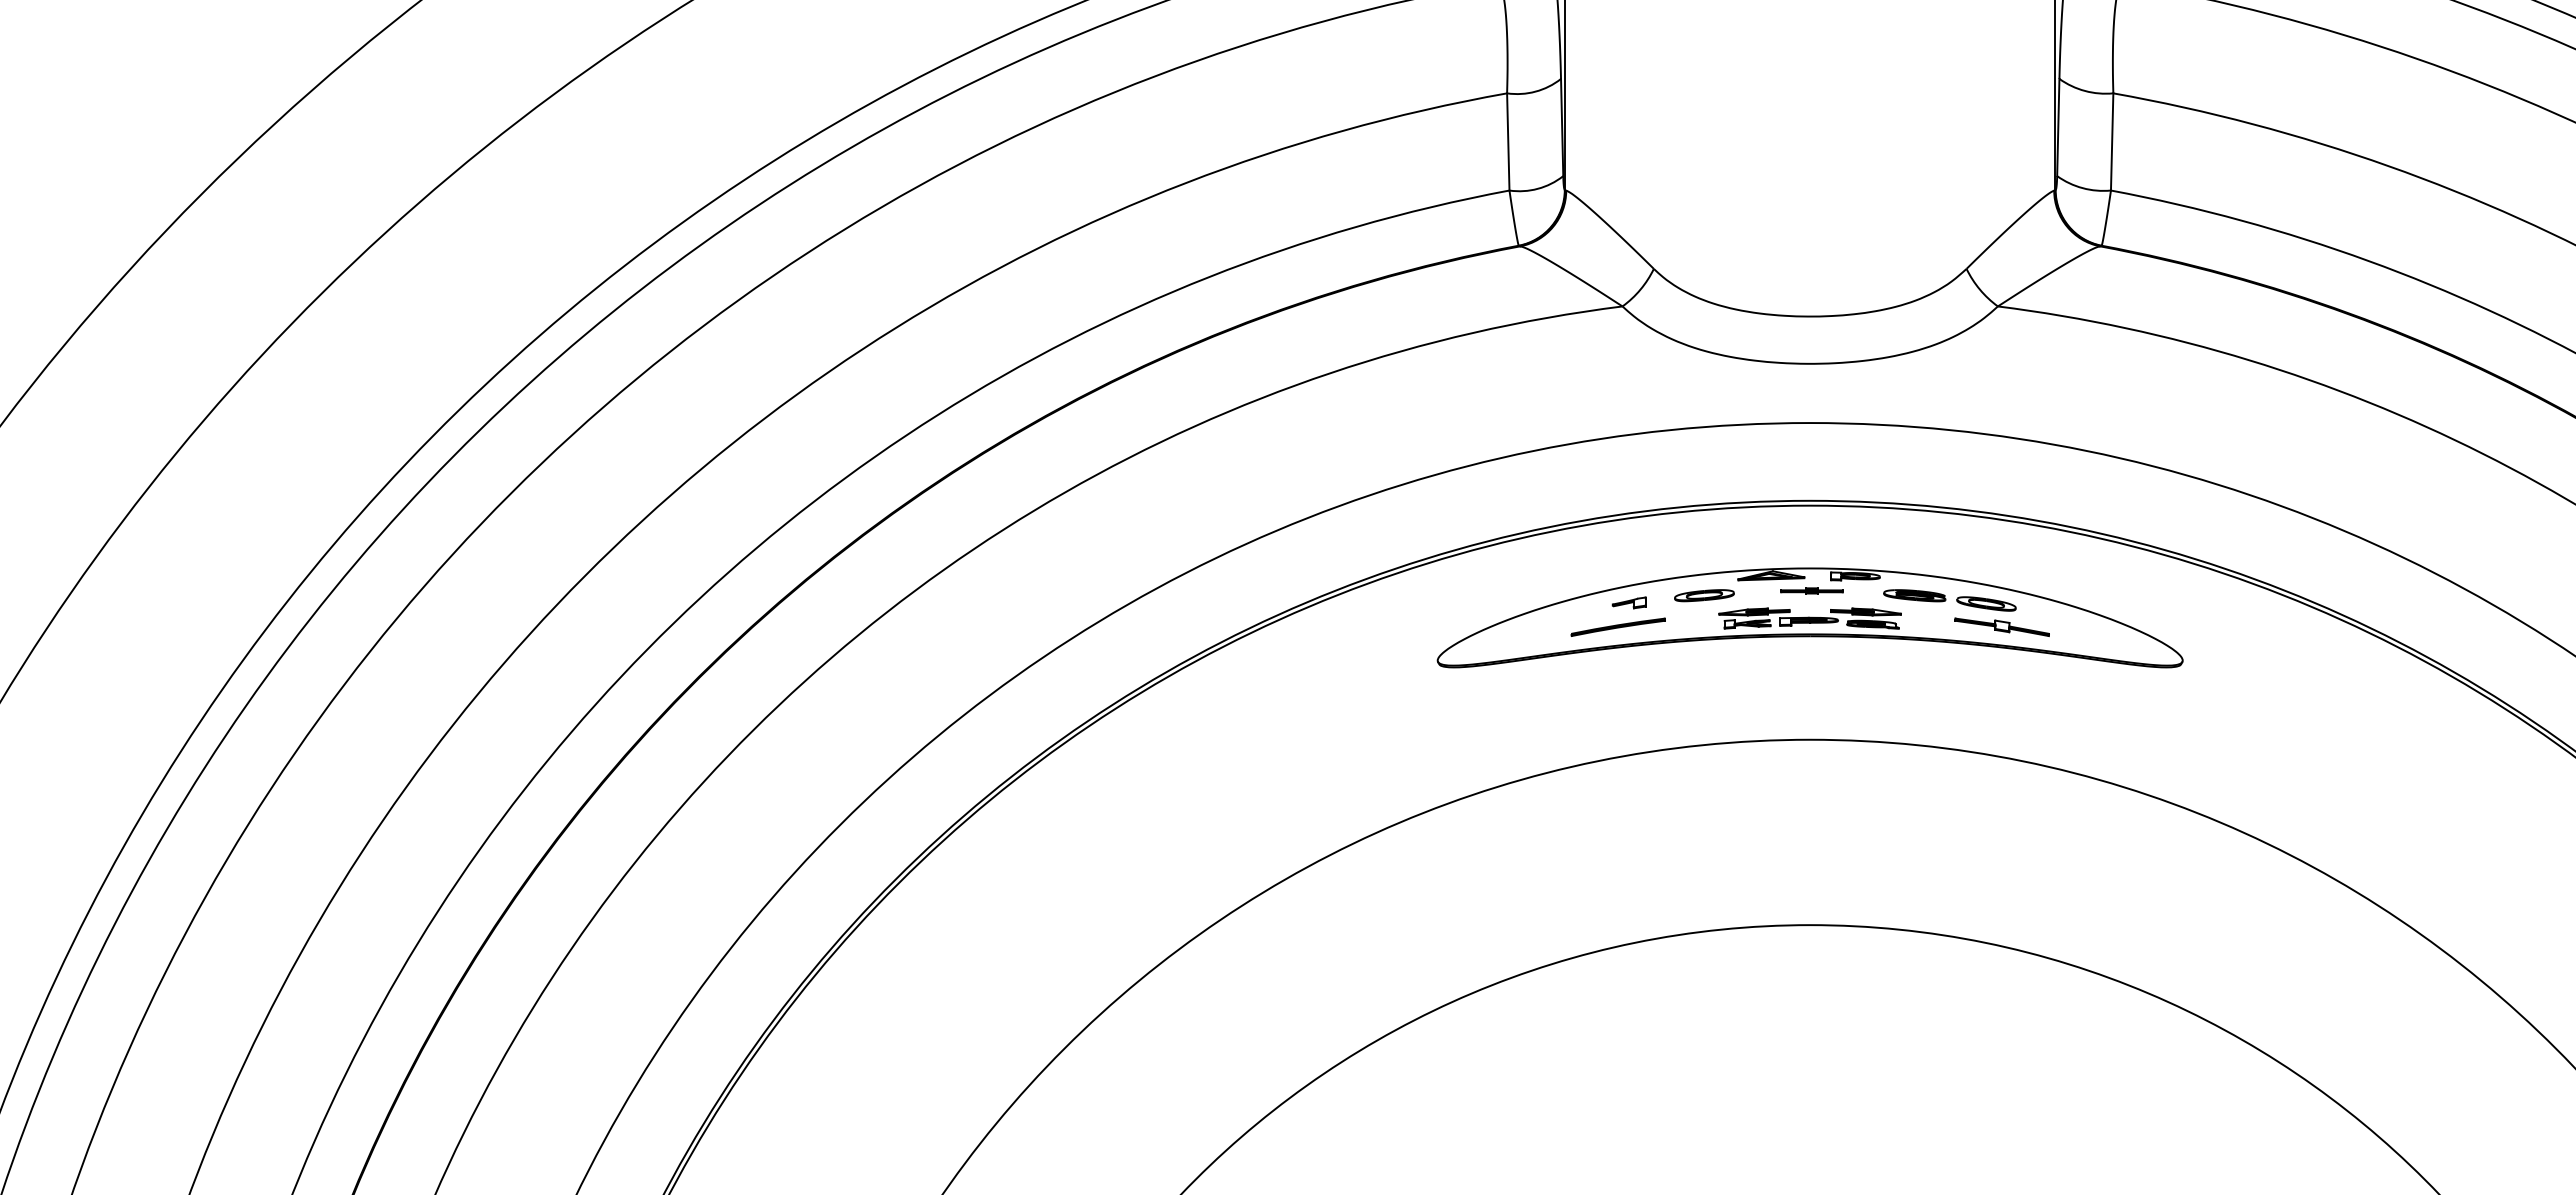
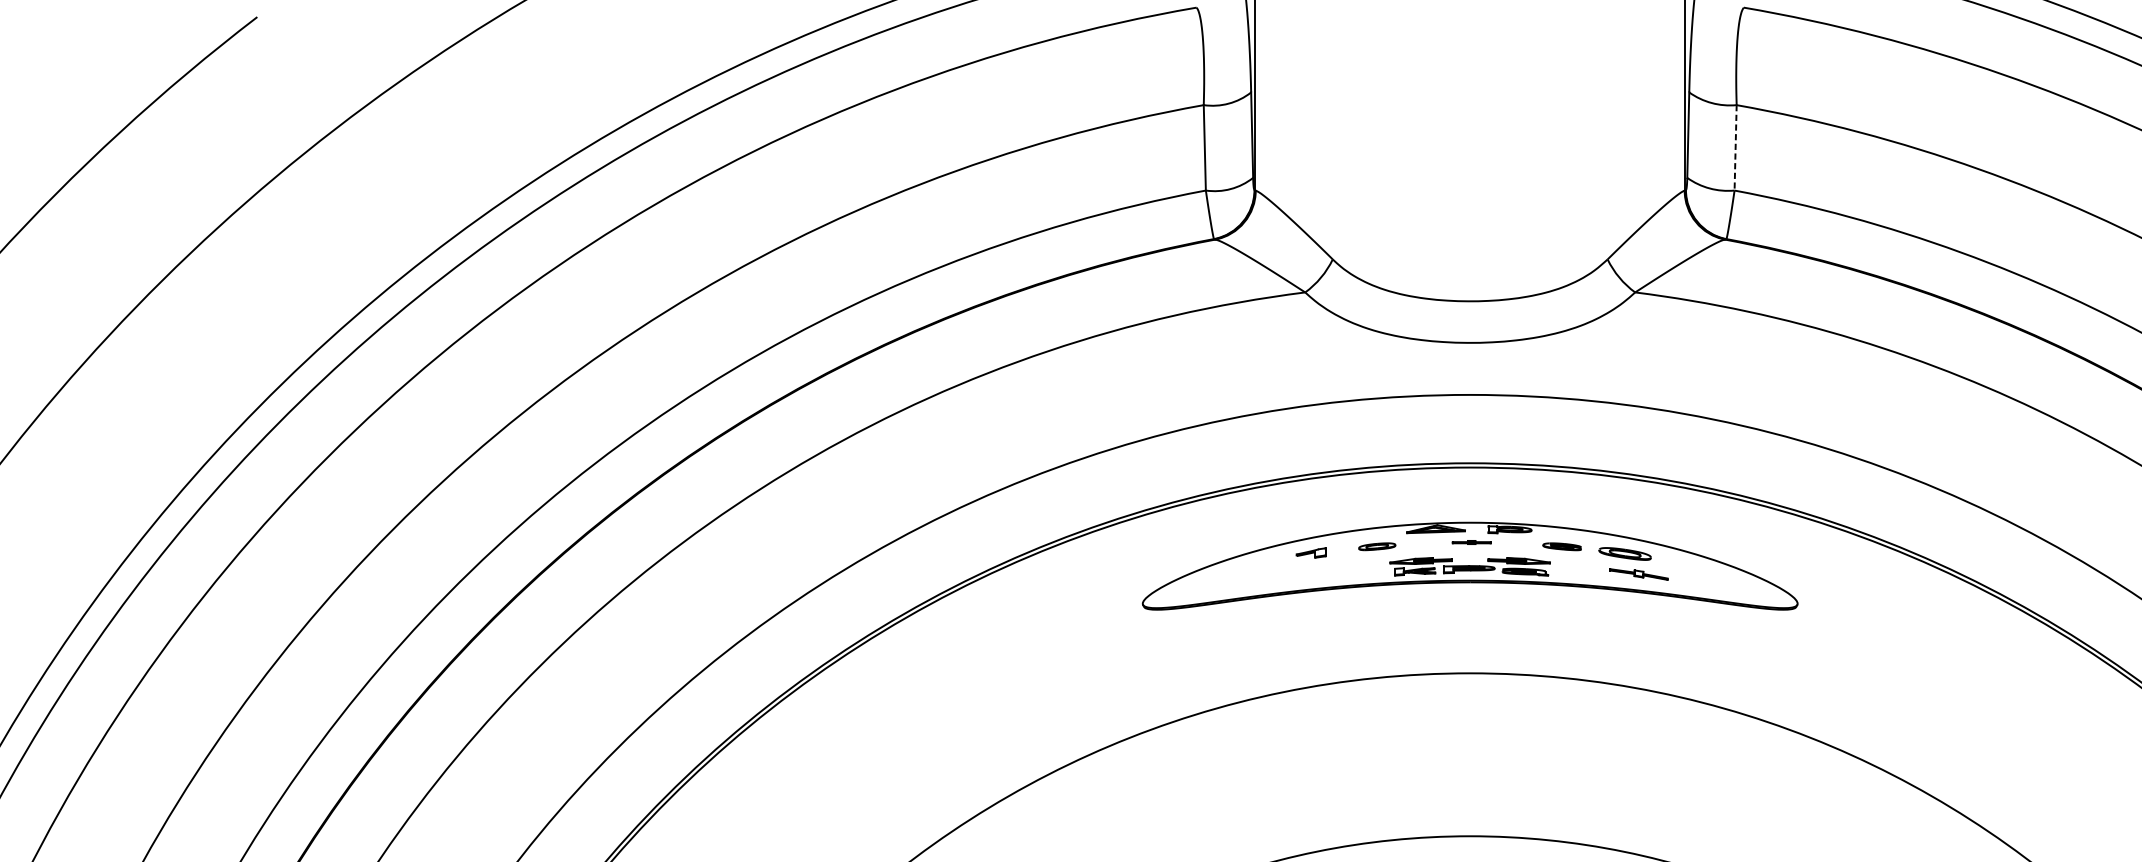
line: (2112, 141) -> (1735, 147), solid -> dashed
part: (1811, 590) -> (1471, 542), size x0.7
part: (1704, 595) -> (1377, 546), size x0.7
part: (1914, 595) -> (1561, 546), size x0.7
part: (1617, 626) -> (1300, 573), removed
part: (2001, 627) -> (1638, 574), size x0.7

